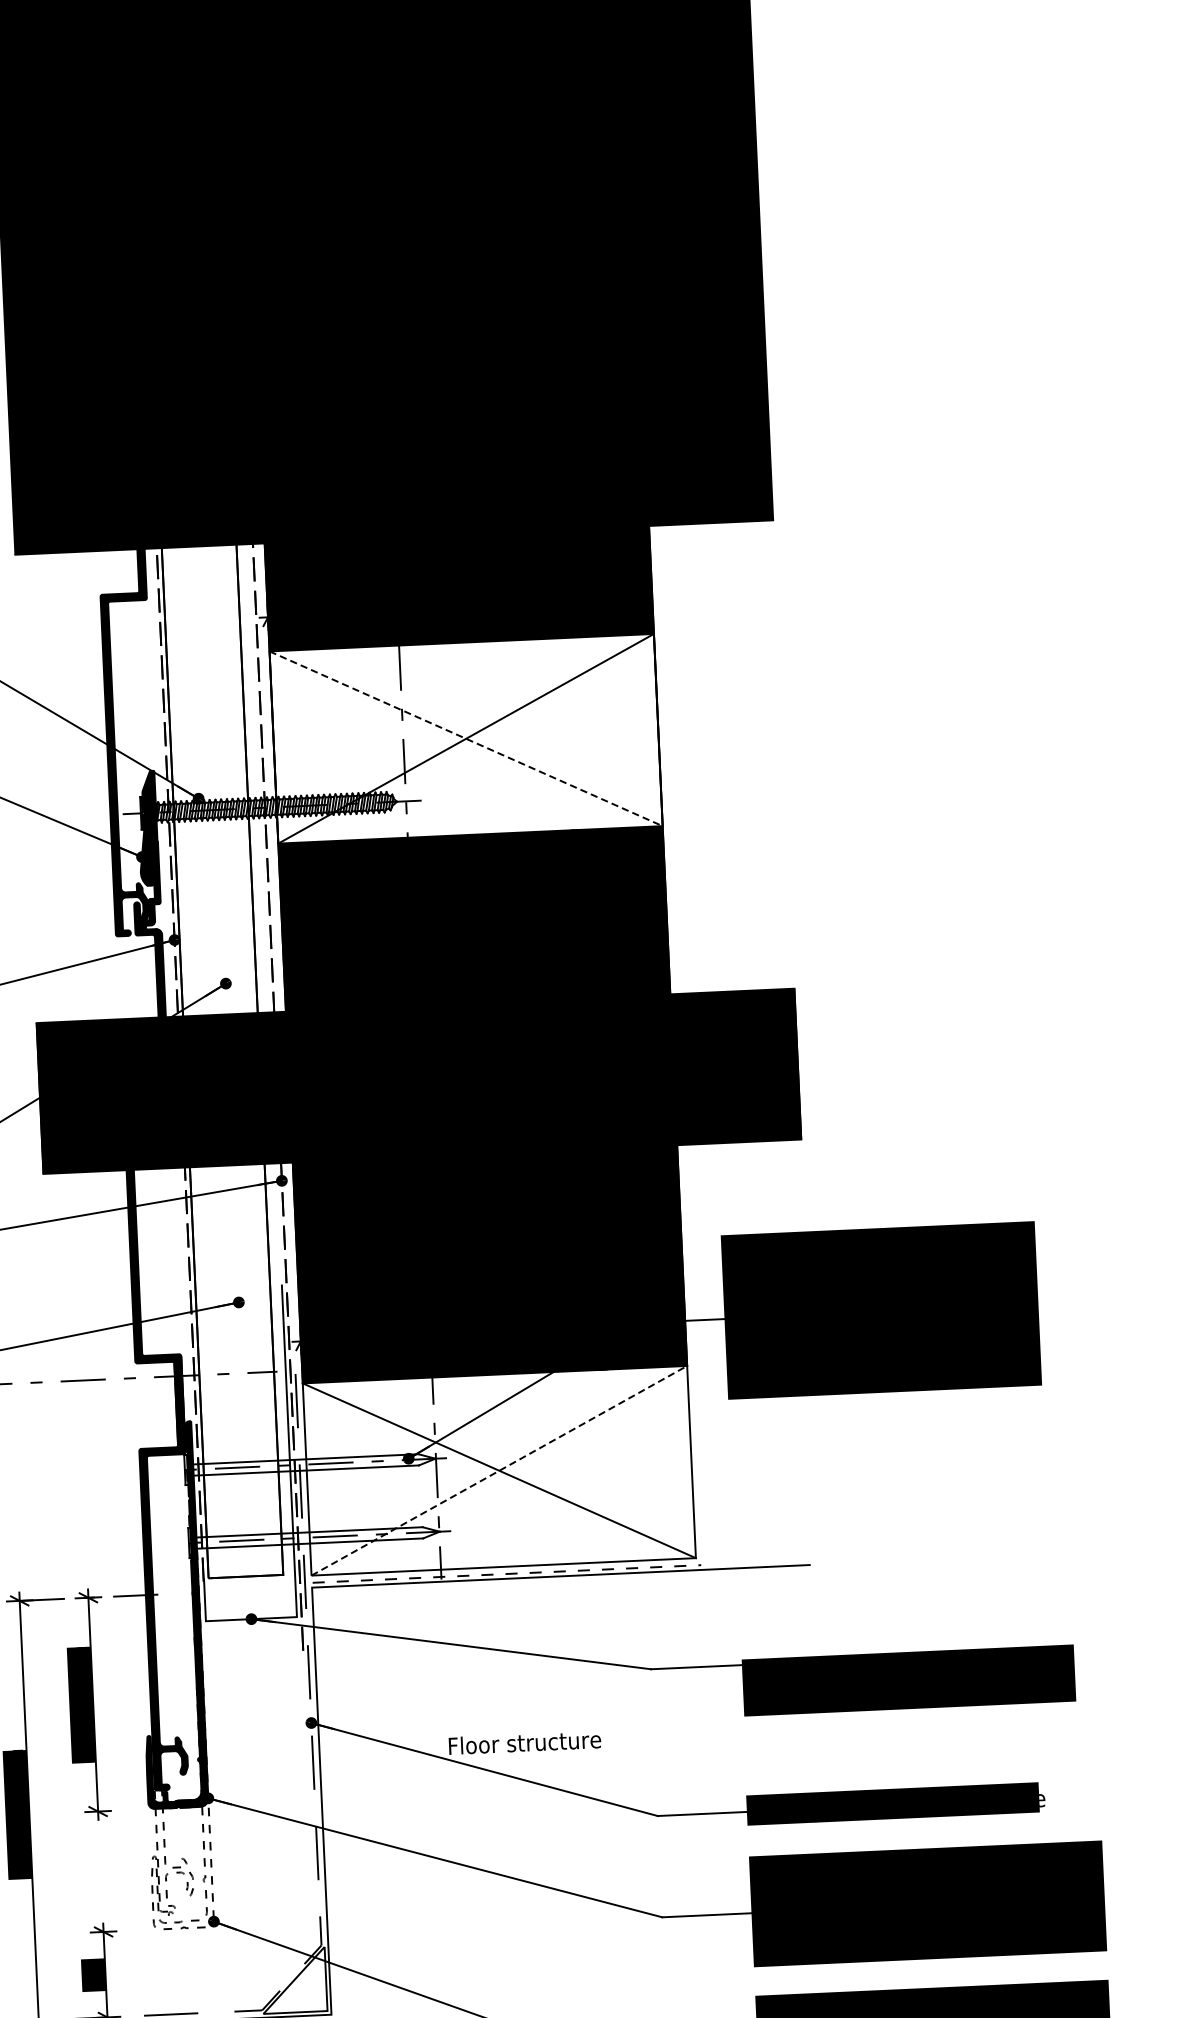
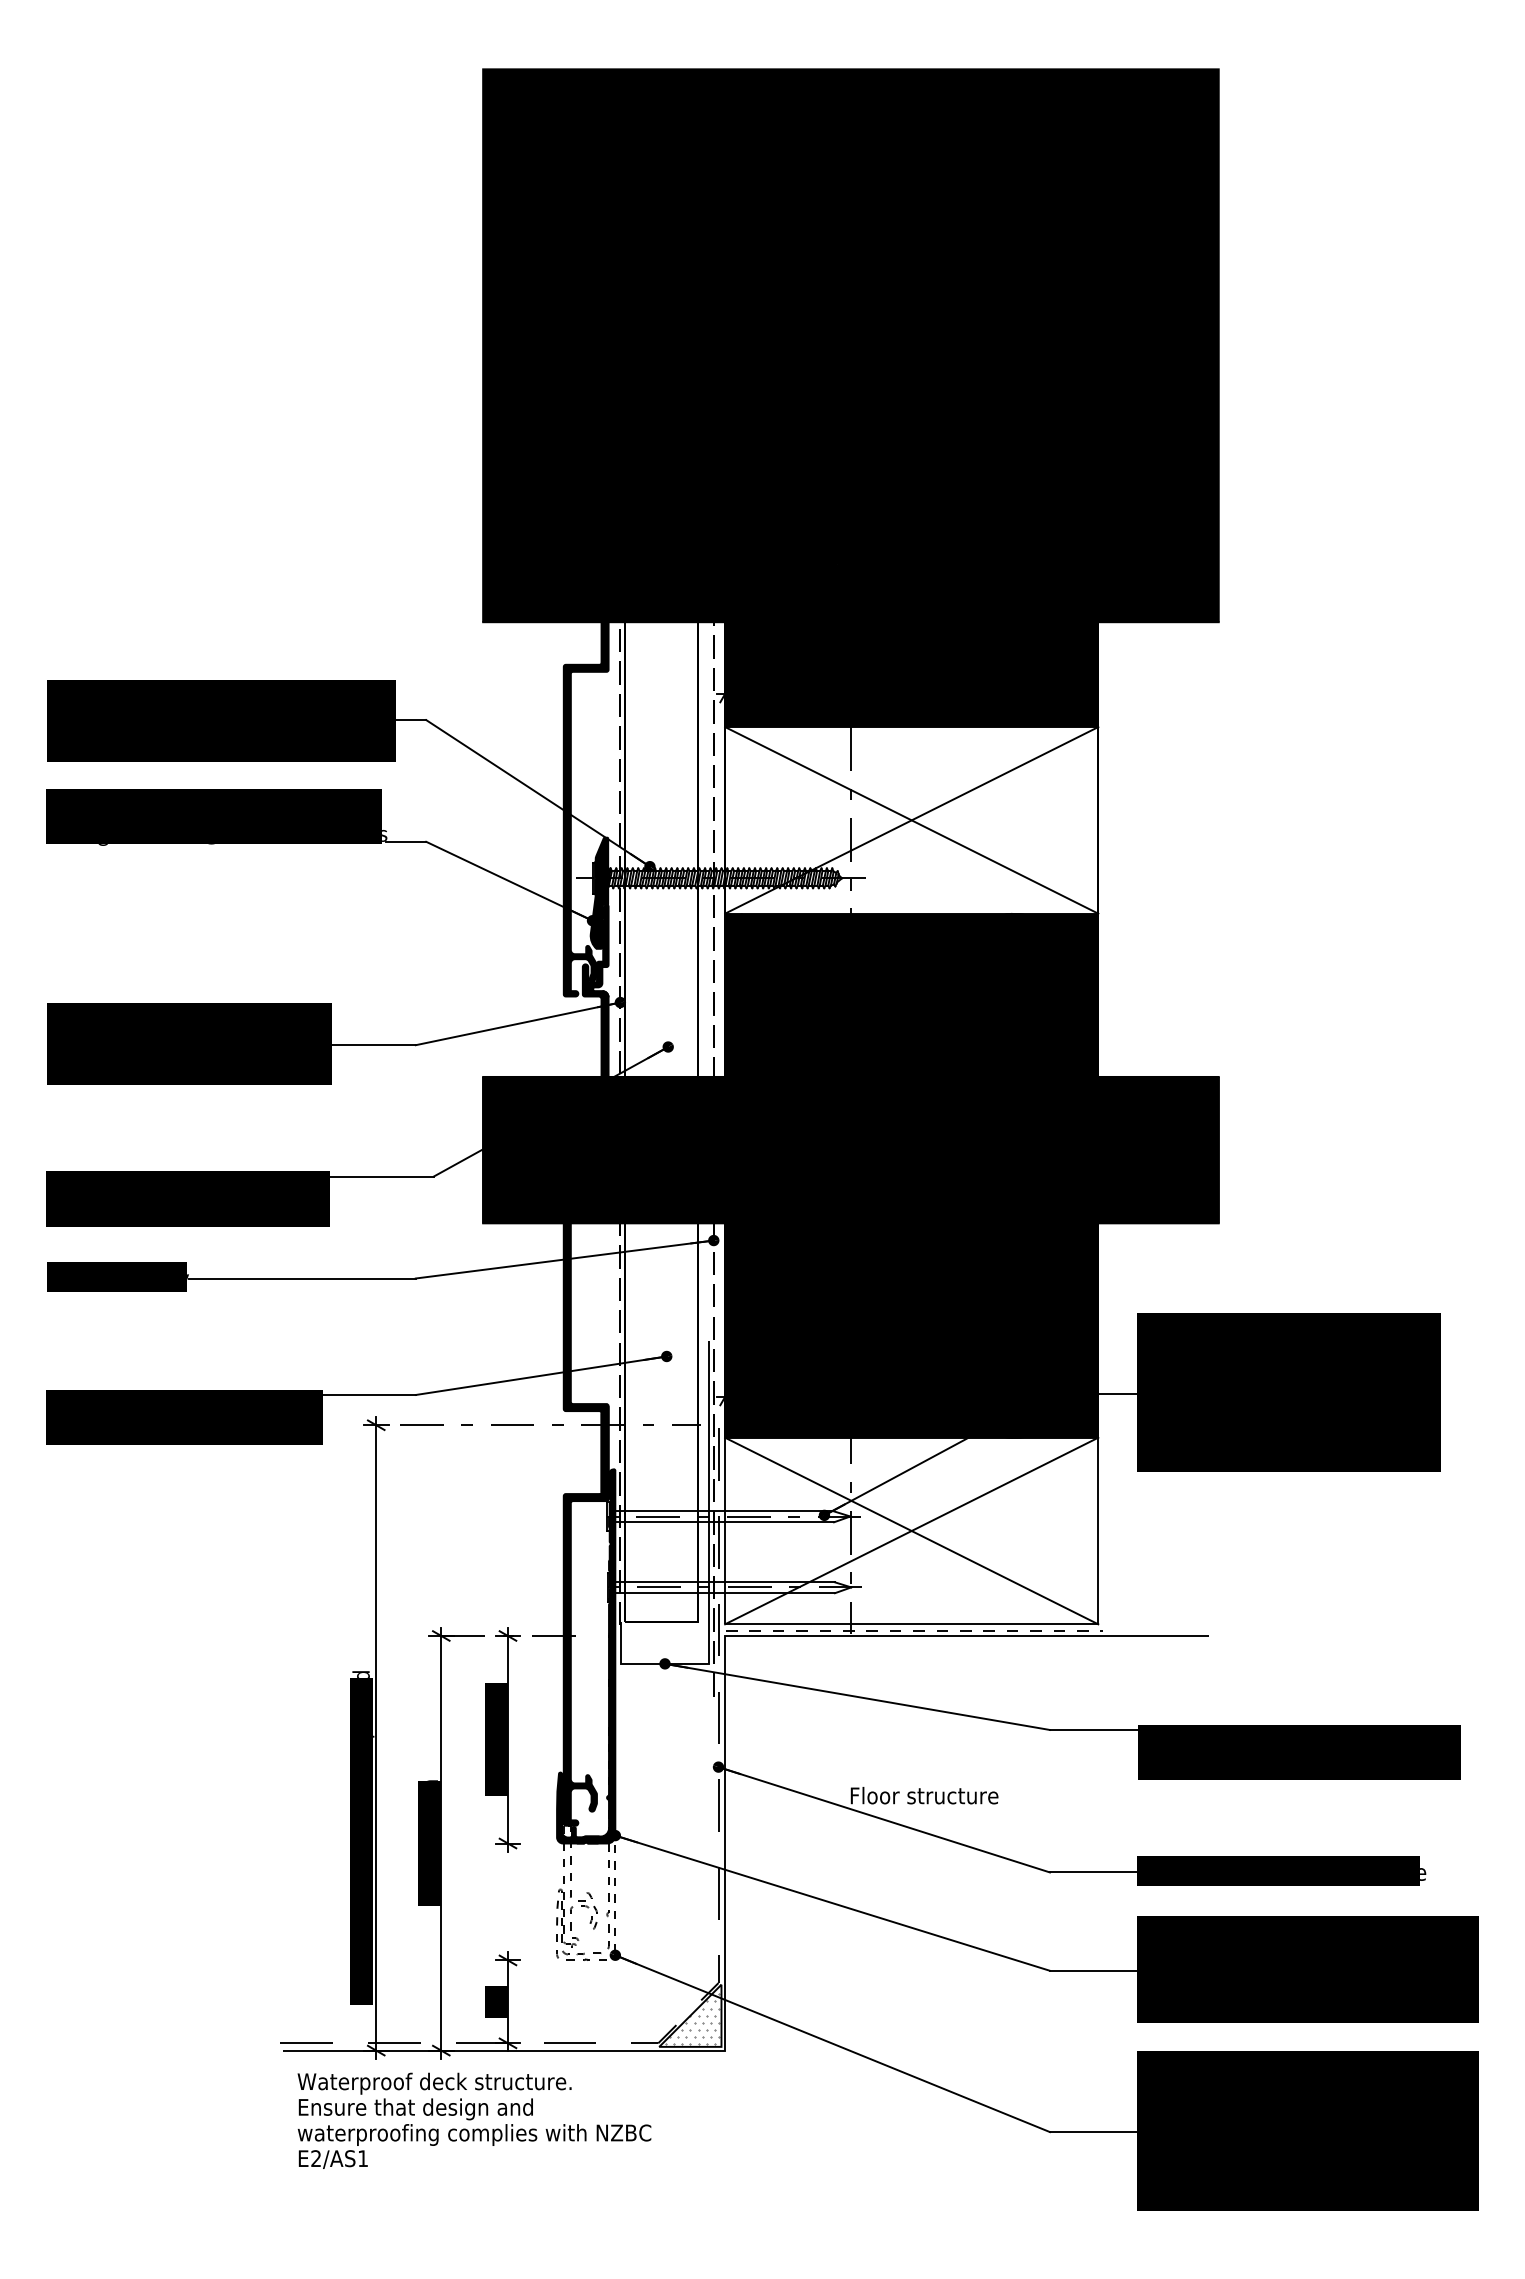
line: (465, 738) -> (911, 820), dashed -> solid
line: (499, 1471) -> (911, 1531), dashed -> solid
hatch: (296, 1984) -> (692, 2019), added

